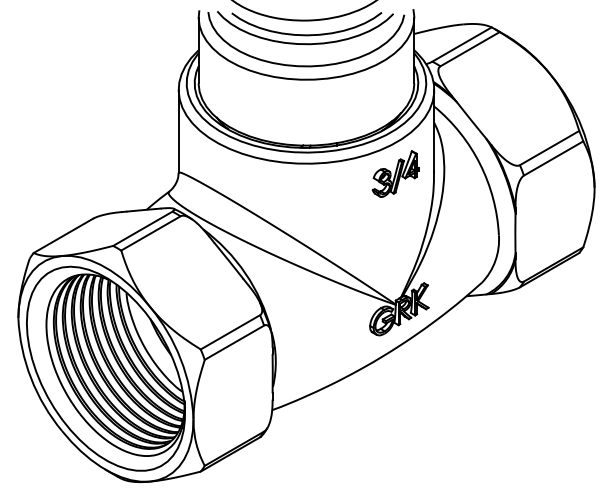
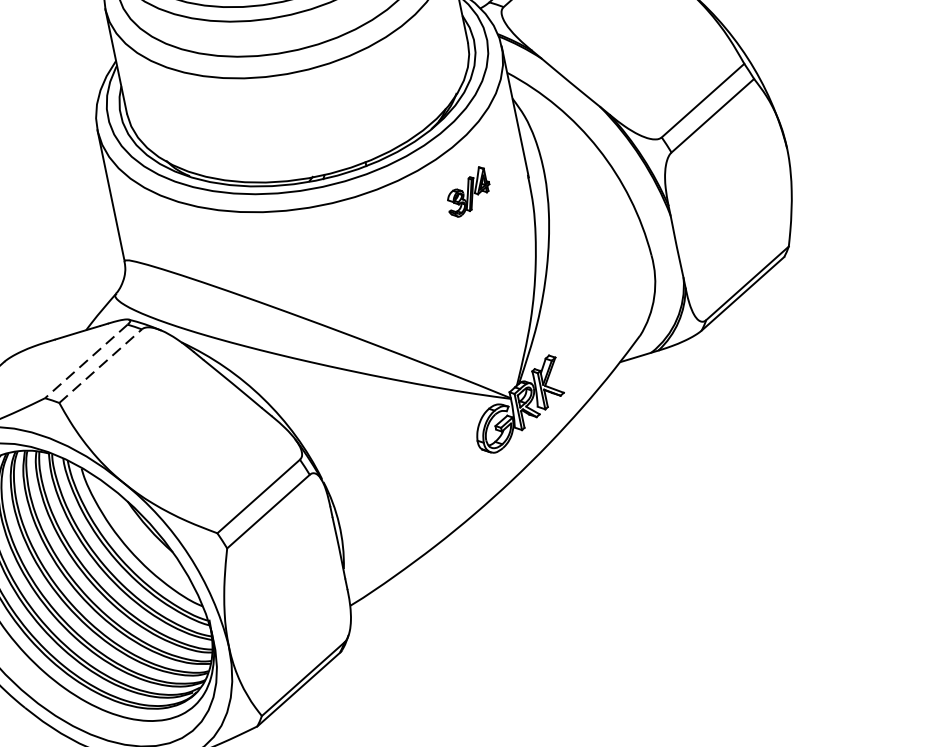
part: (395, 173) -> (467, 191), size x0.6
line: (142, 229) -> (85, 362), solid -> dashed
line: (151, 233) -> (101, 366), solid -> dashed

